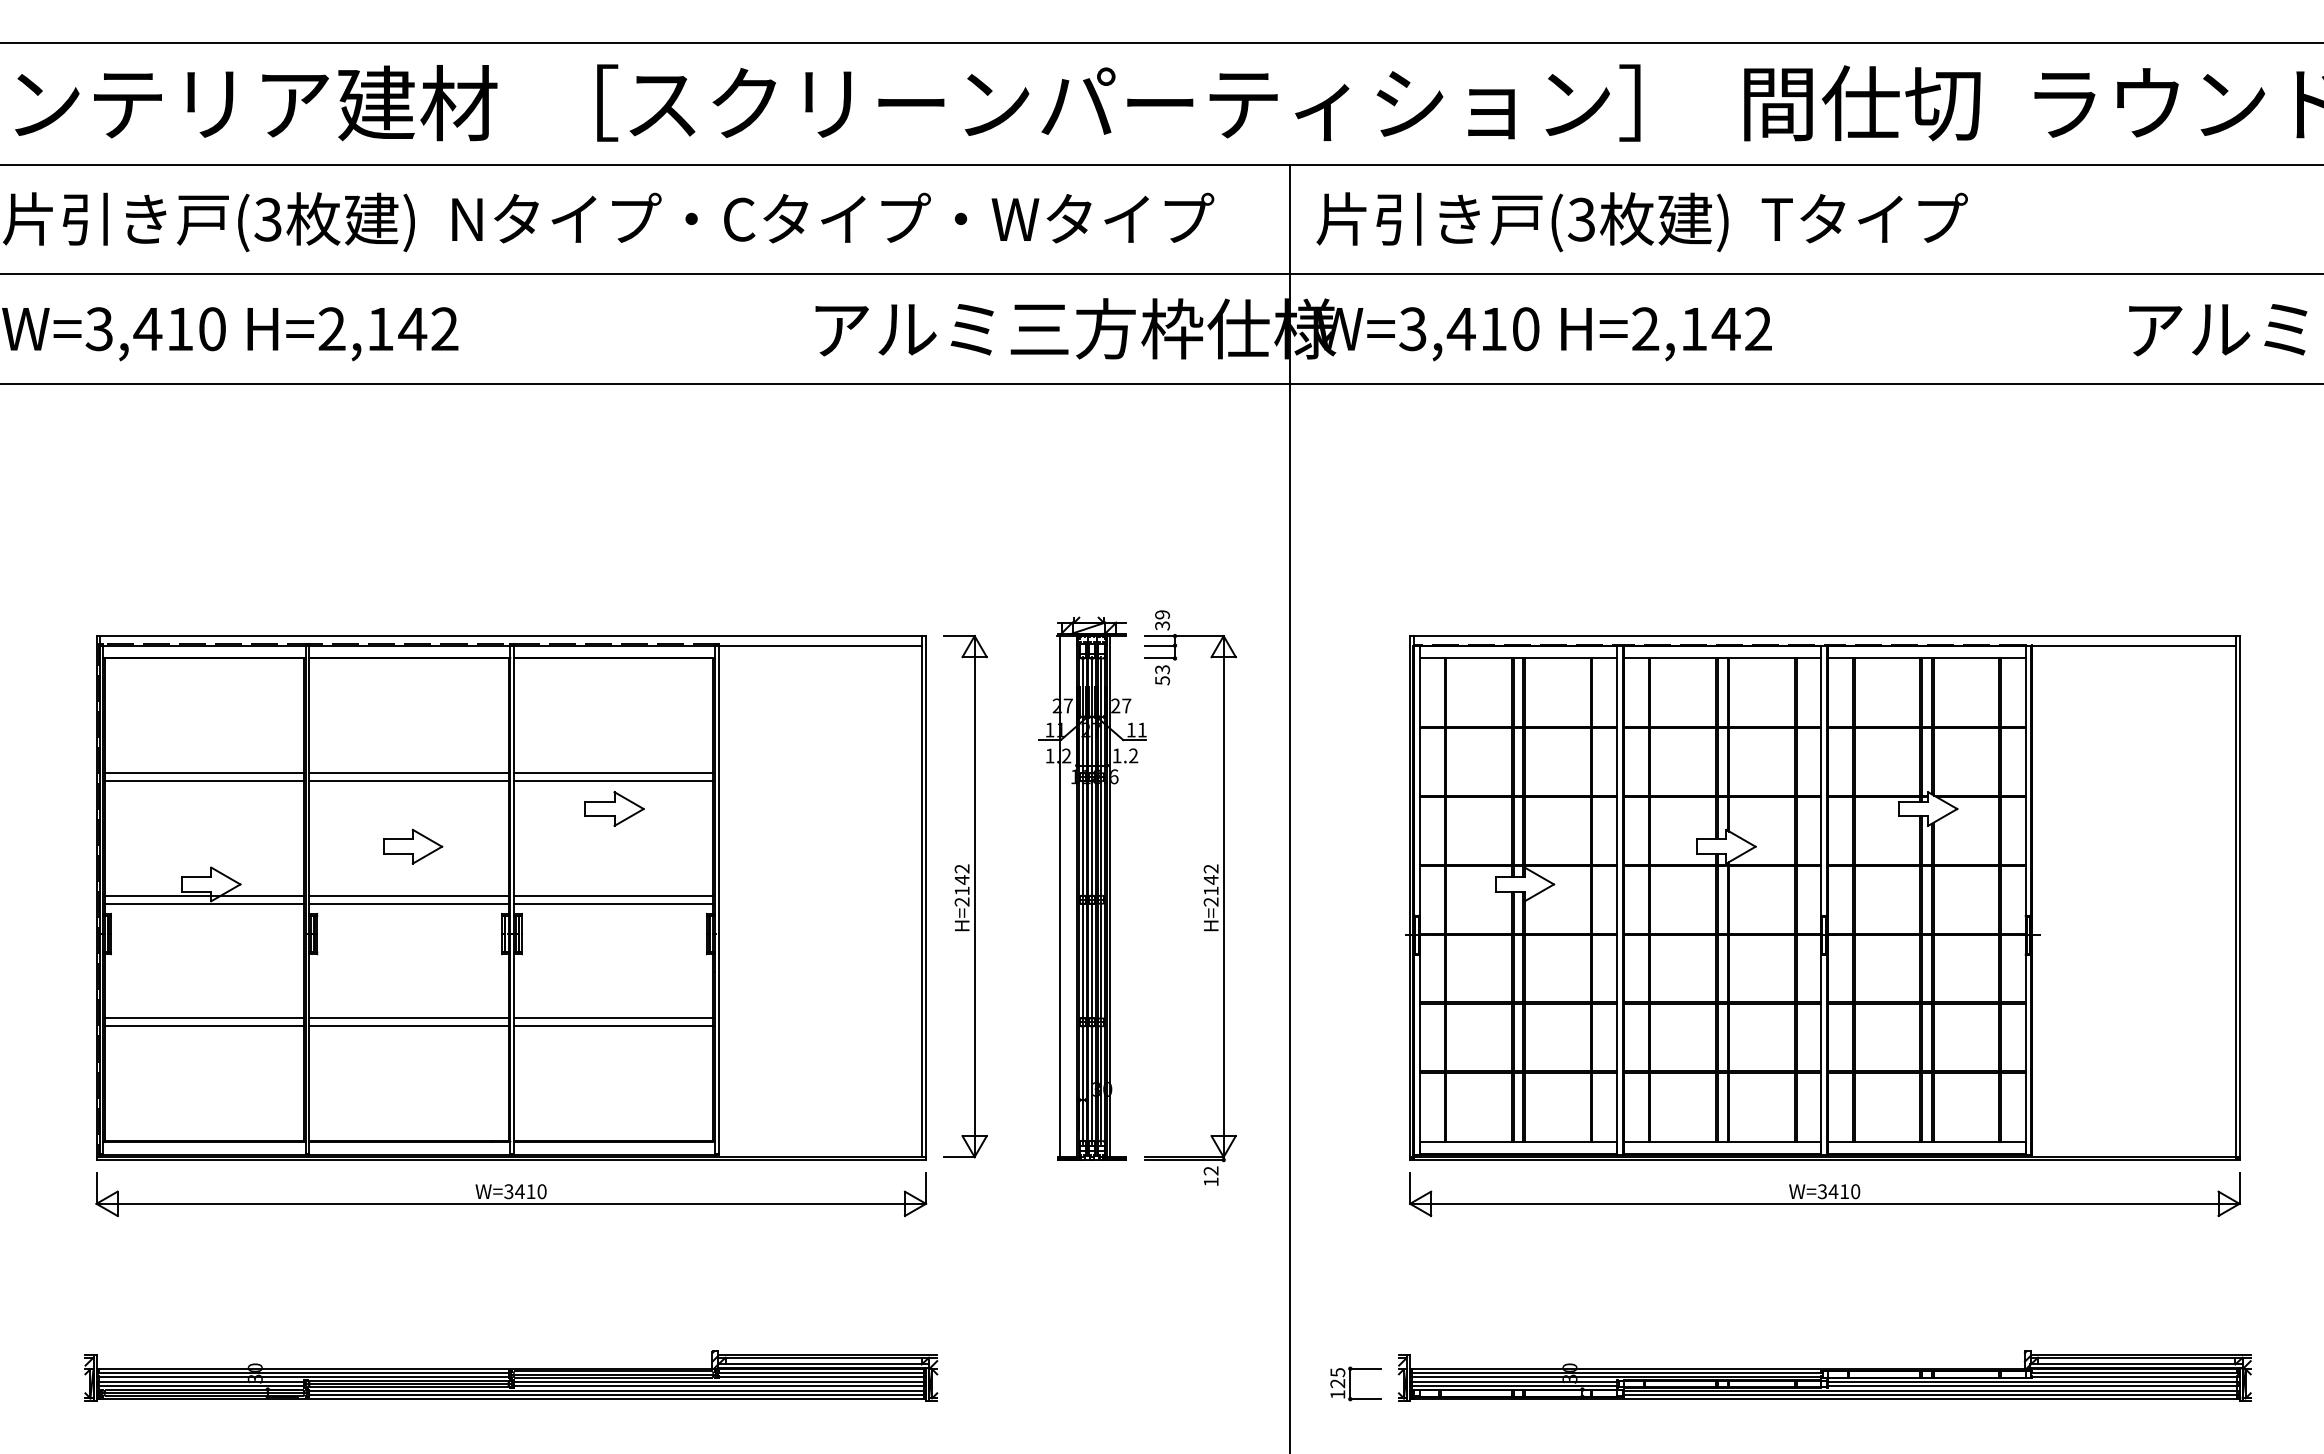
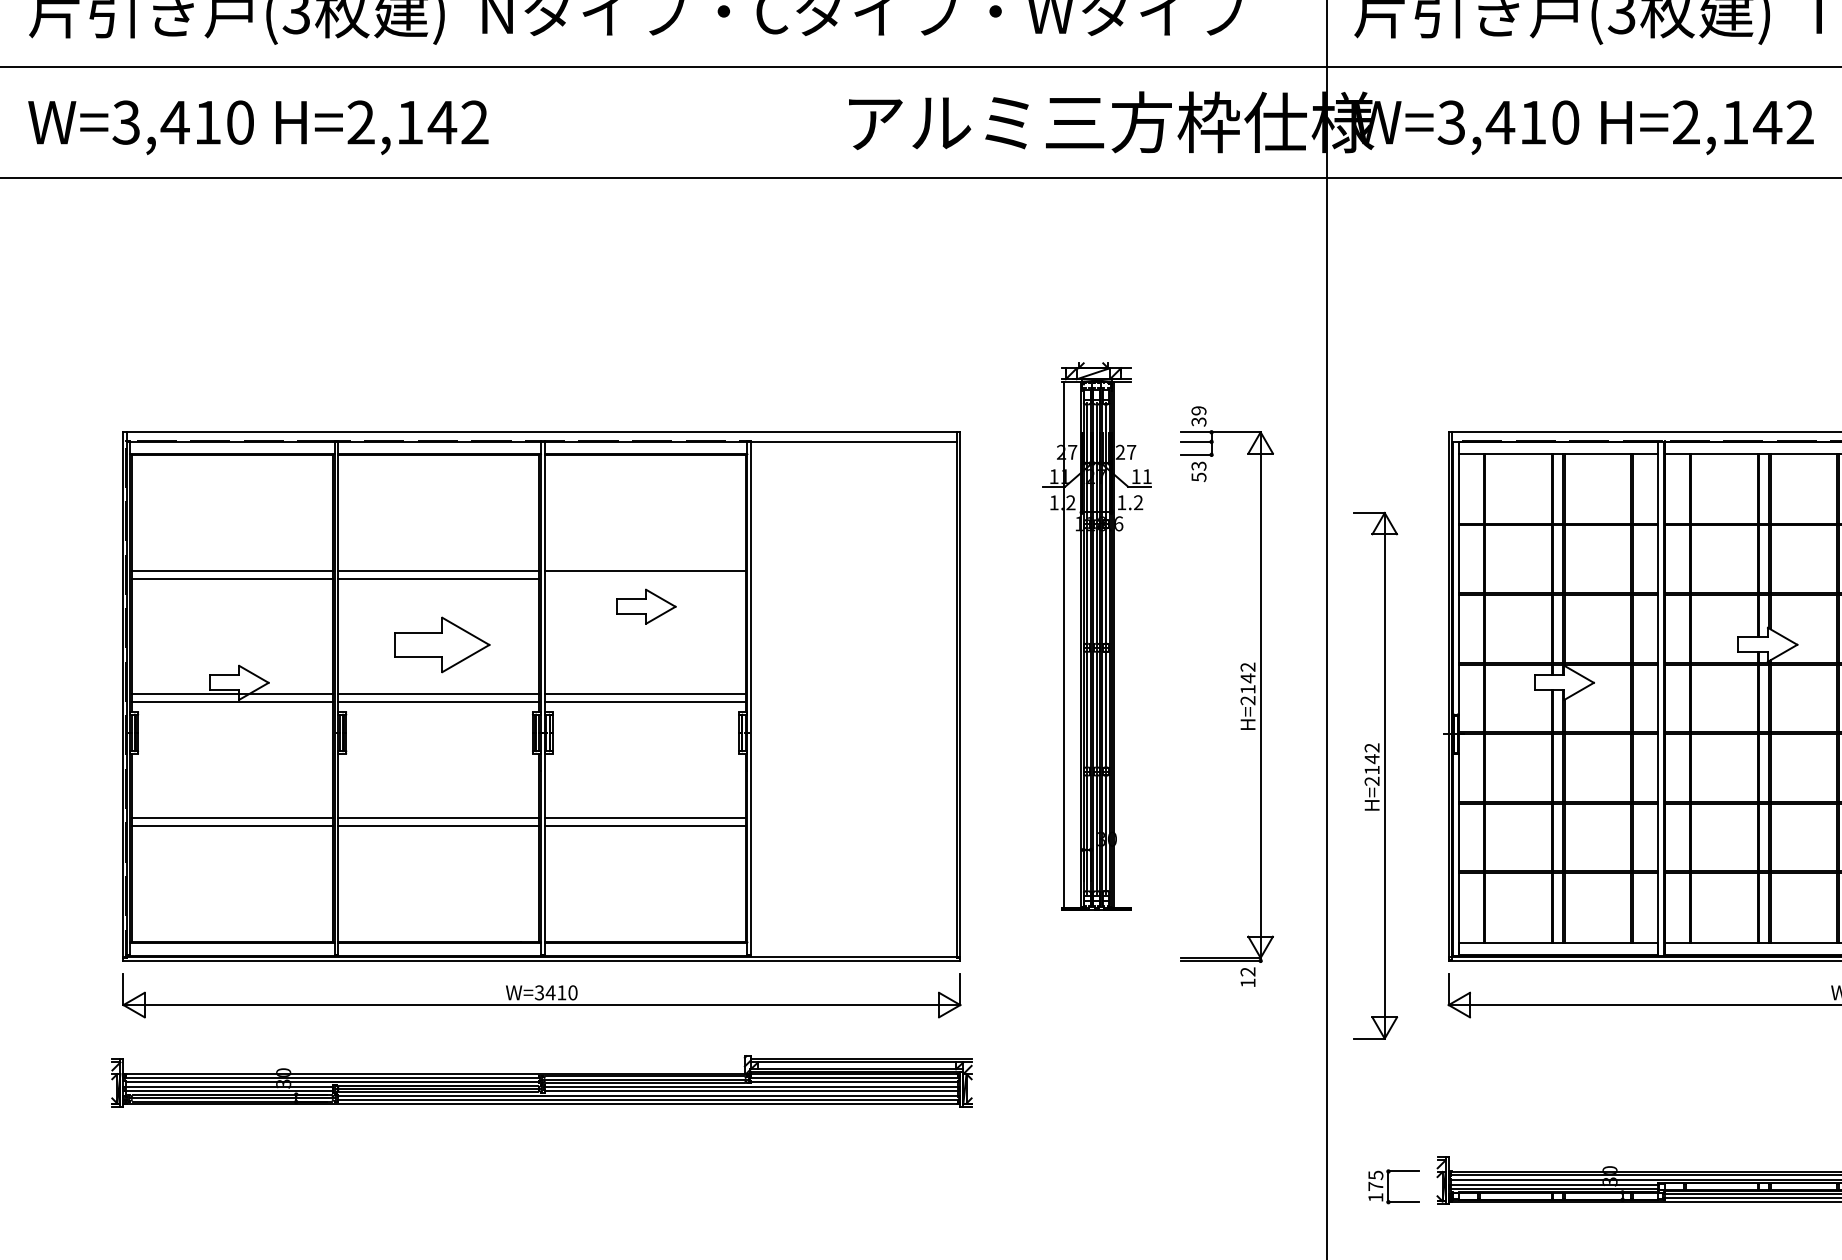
line: (613, 781) -> (645, 579), removed
part: (413, 846) -> (443, 644), size x1.6
part: (1092, 888) -> (1097, 636), moved
part: (965, 896) -> (1375, 775), moved
part: (511, 1375) -> (542, 1080), moved
text: (1337, 1383) -> (1375, 1186), 125 -> 175

